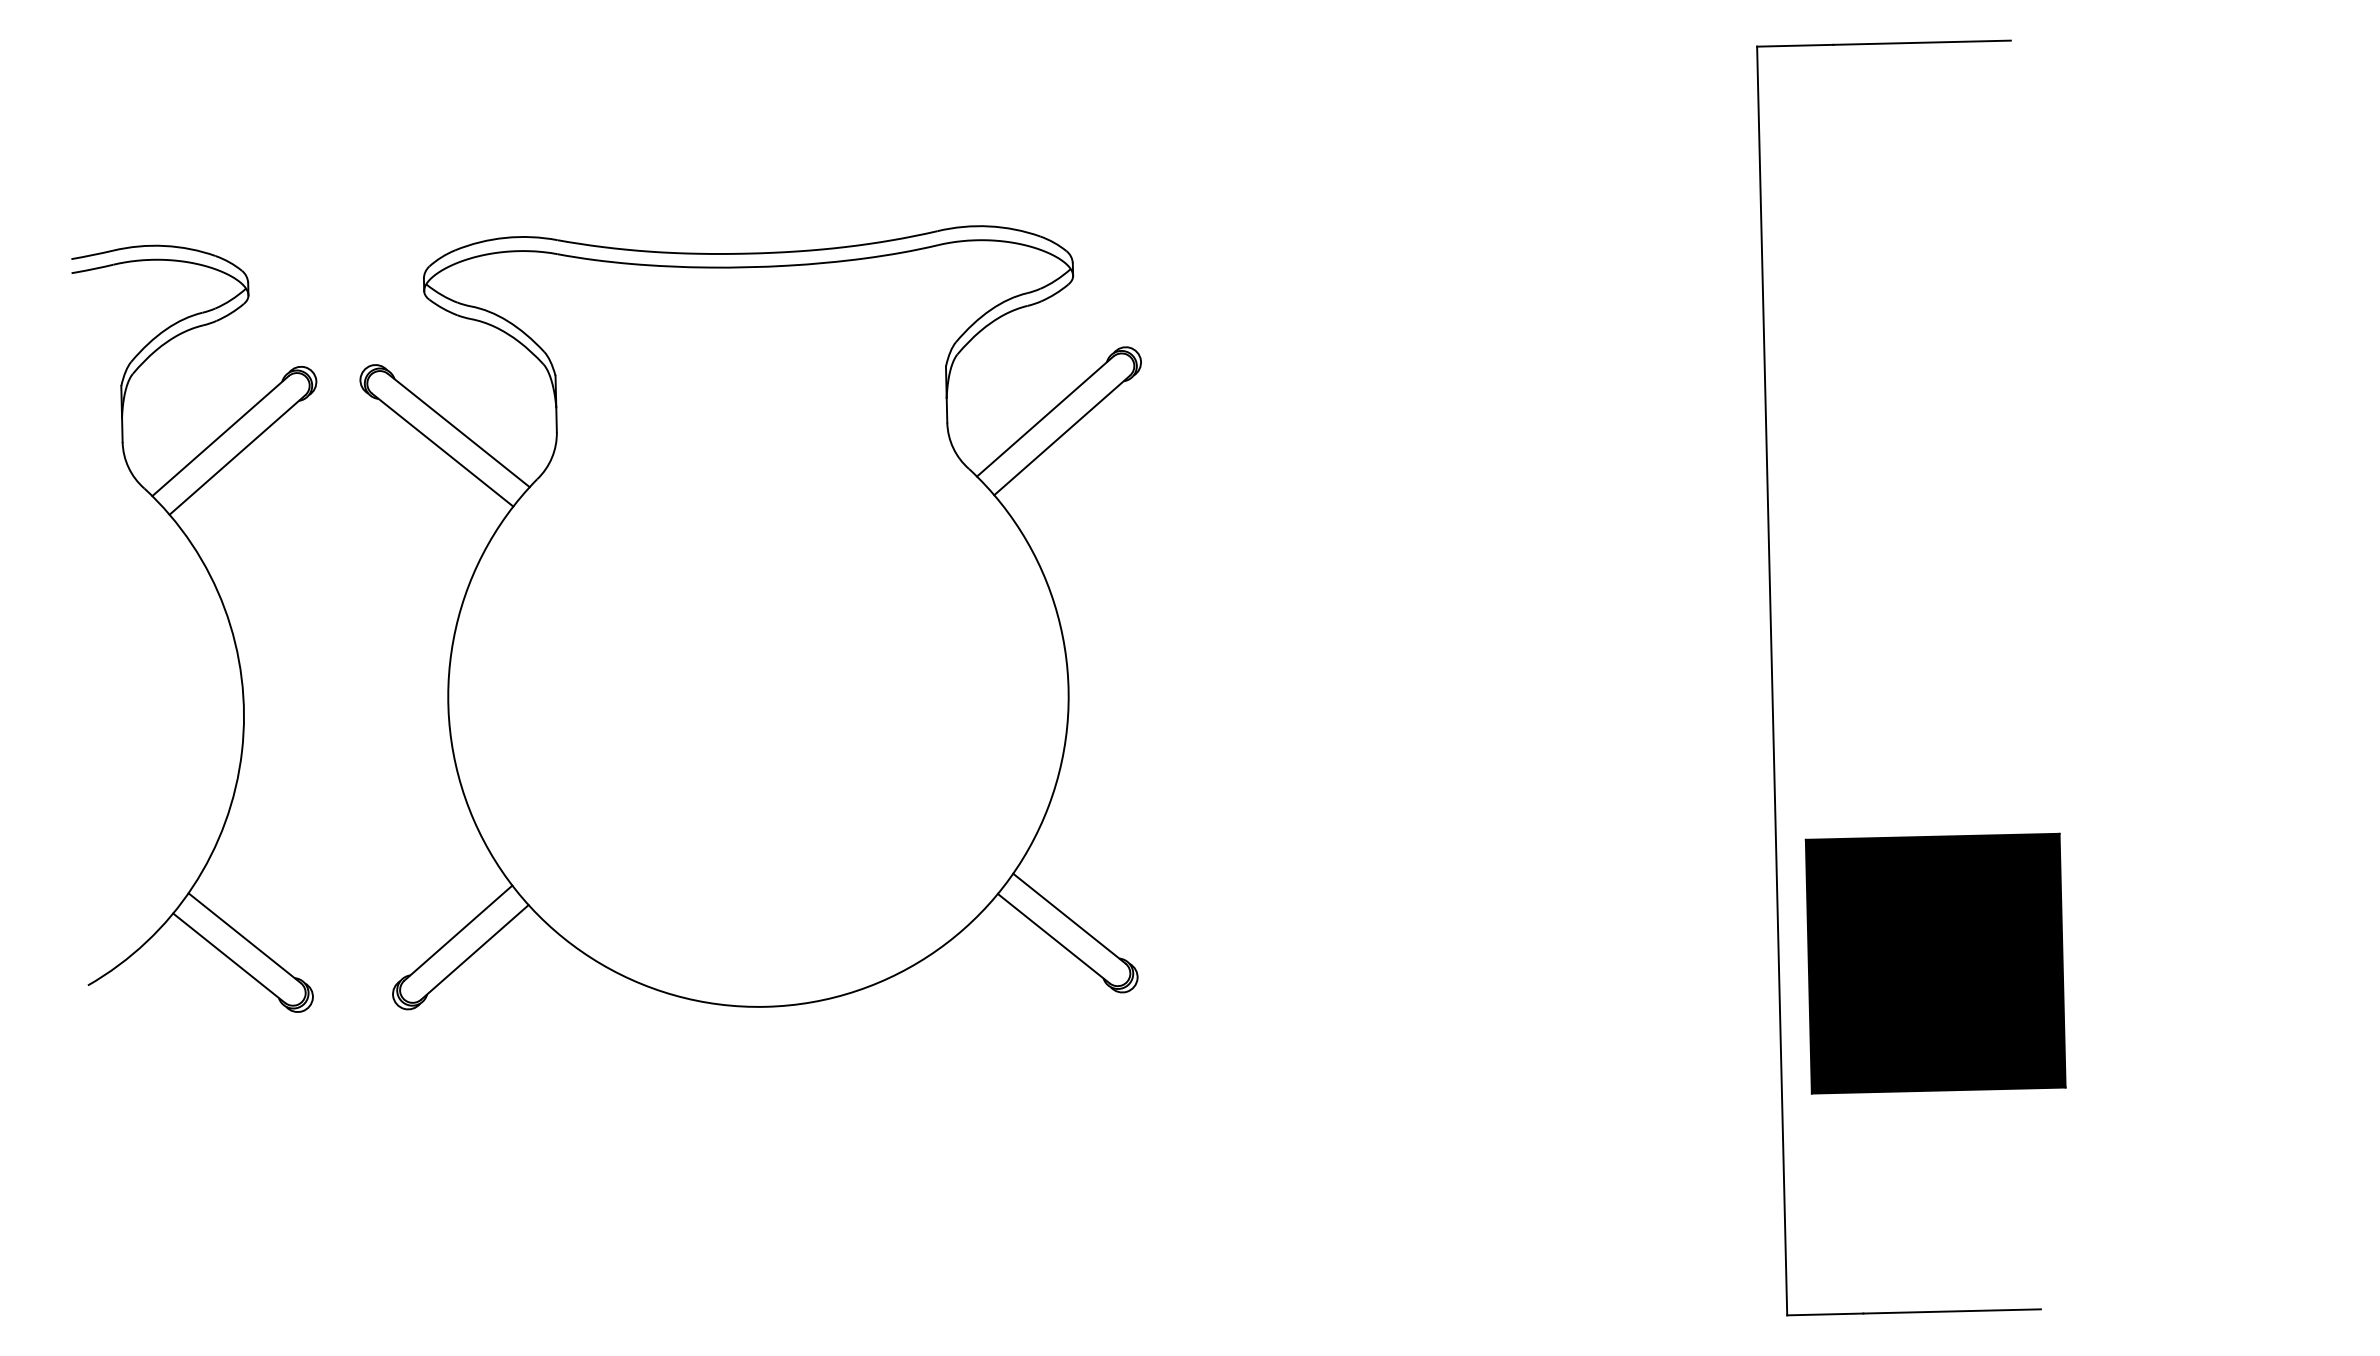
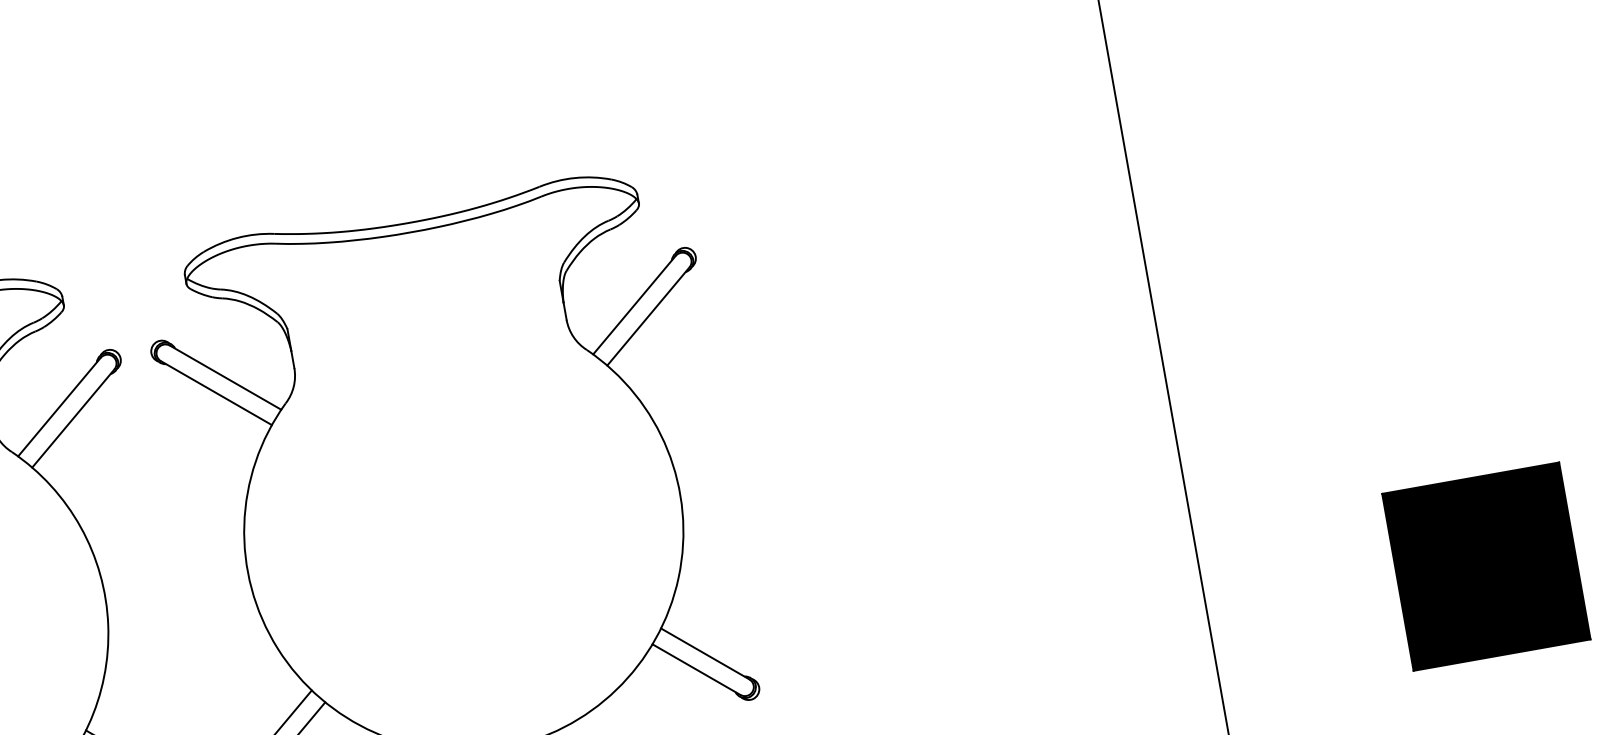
part: (1935, 963) -> (1486, 566), moved

